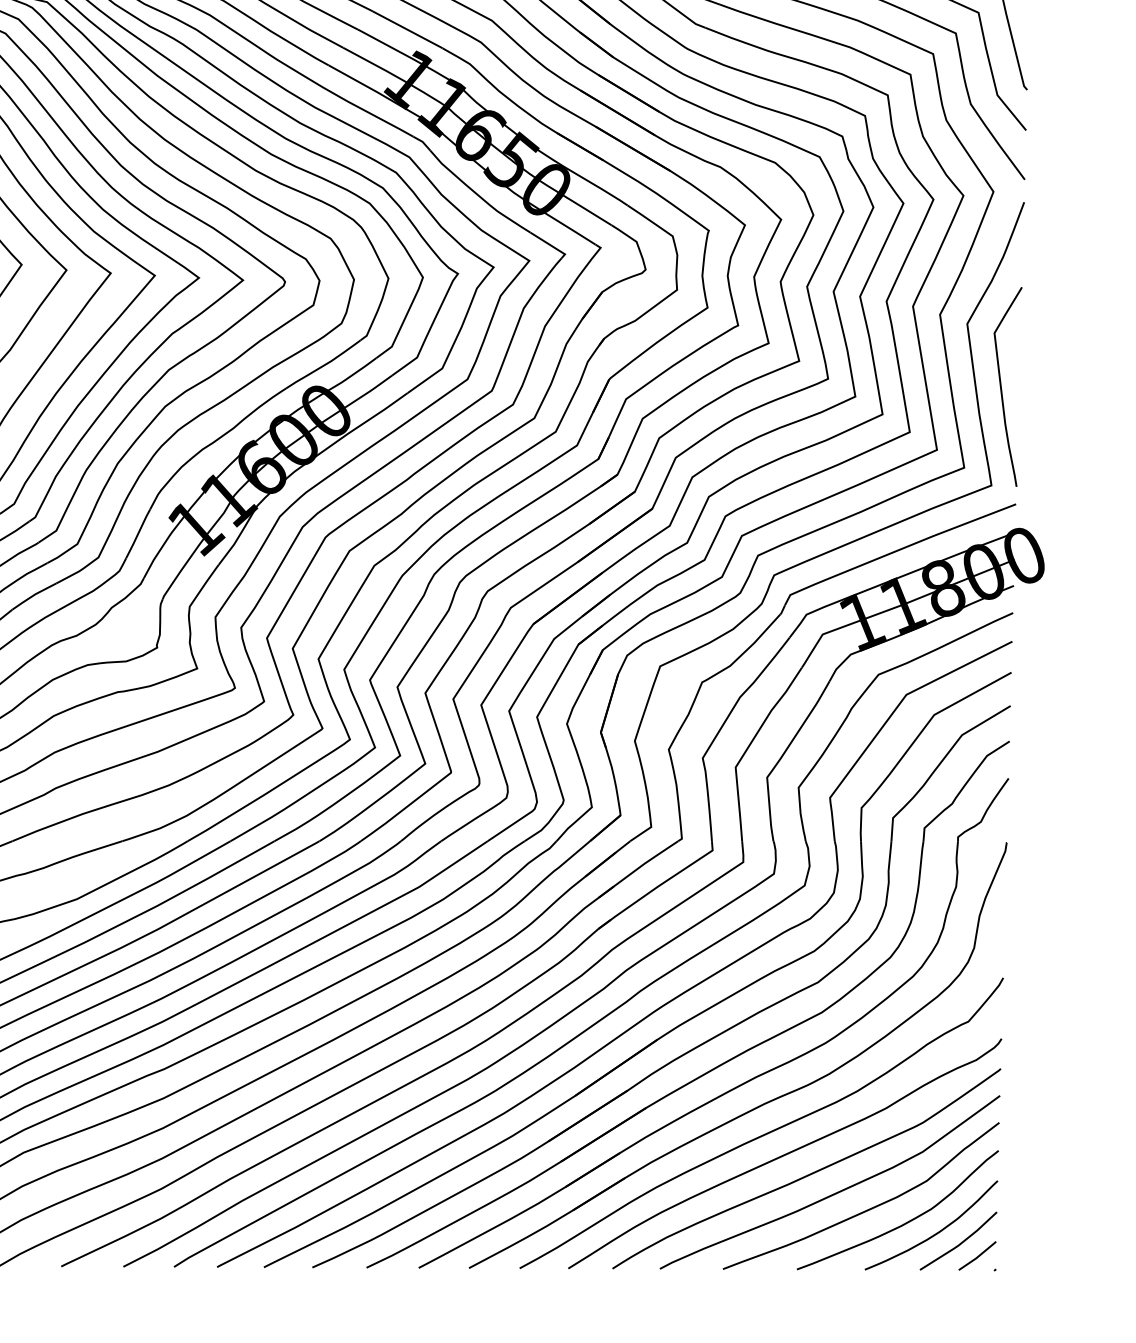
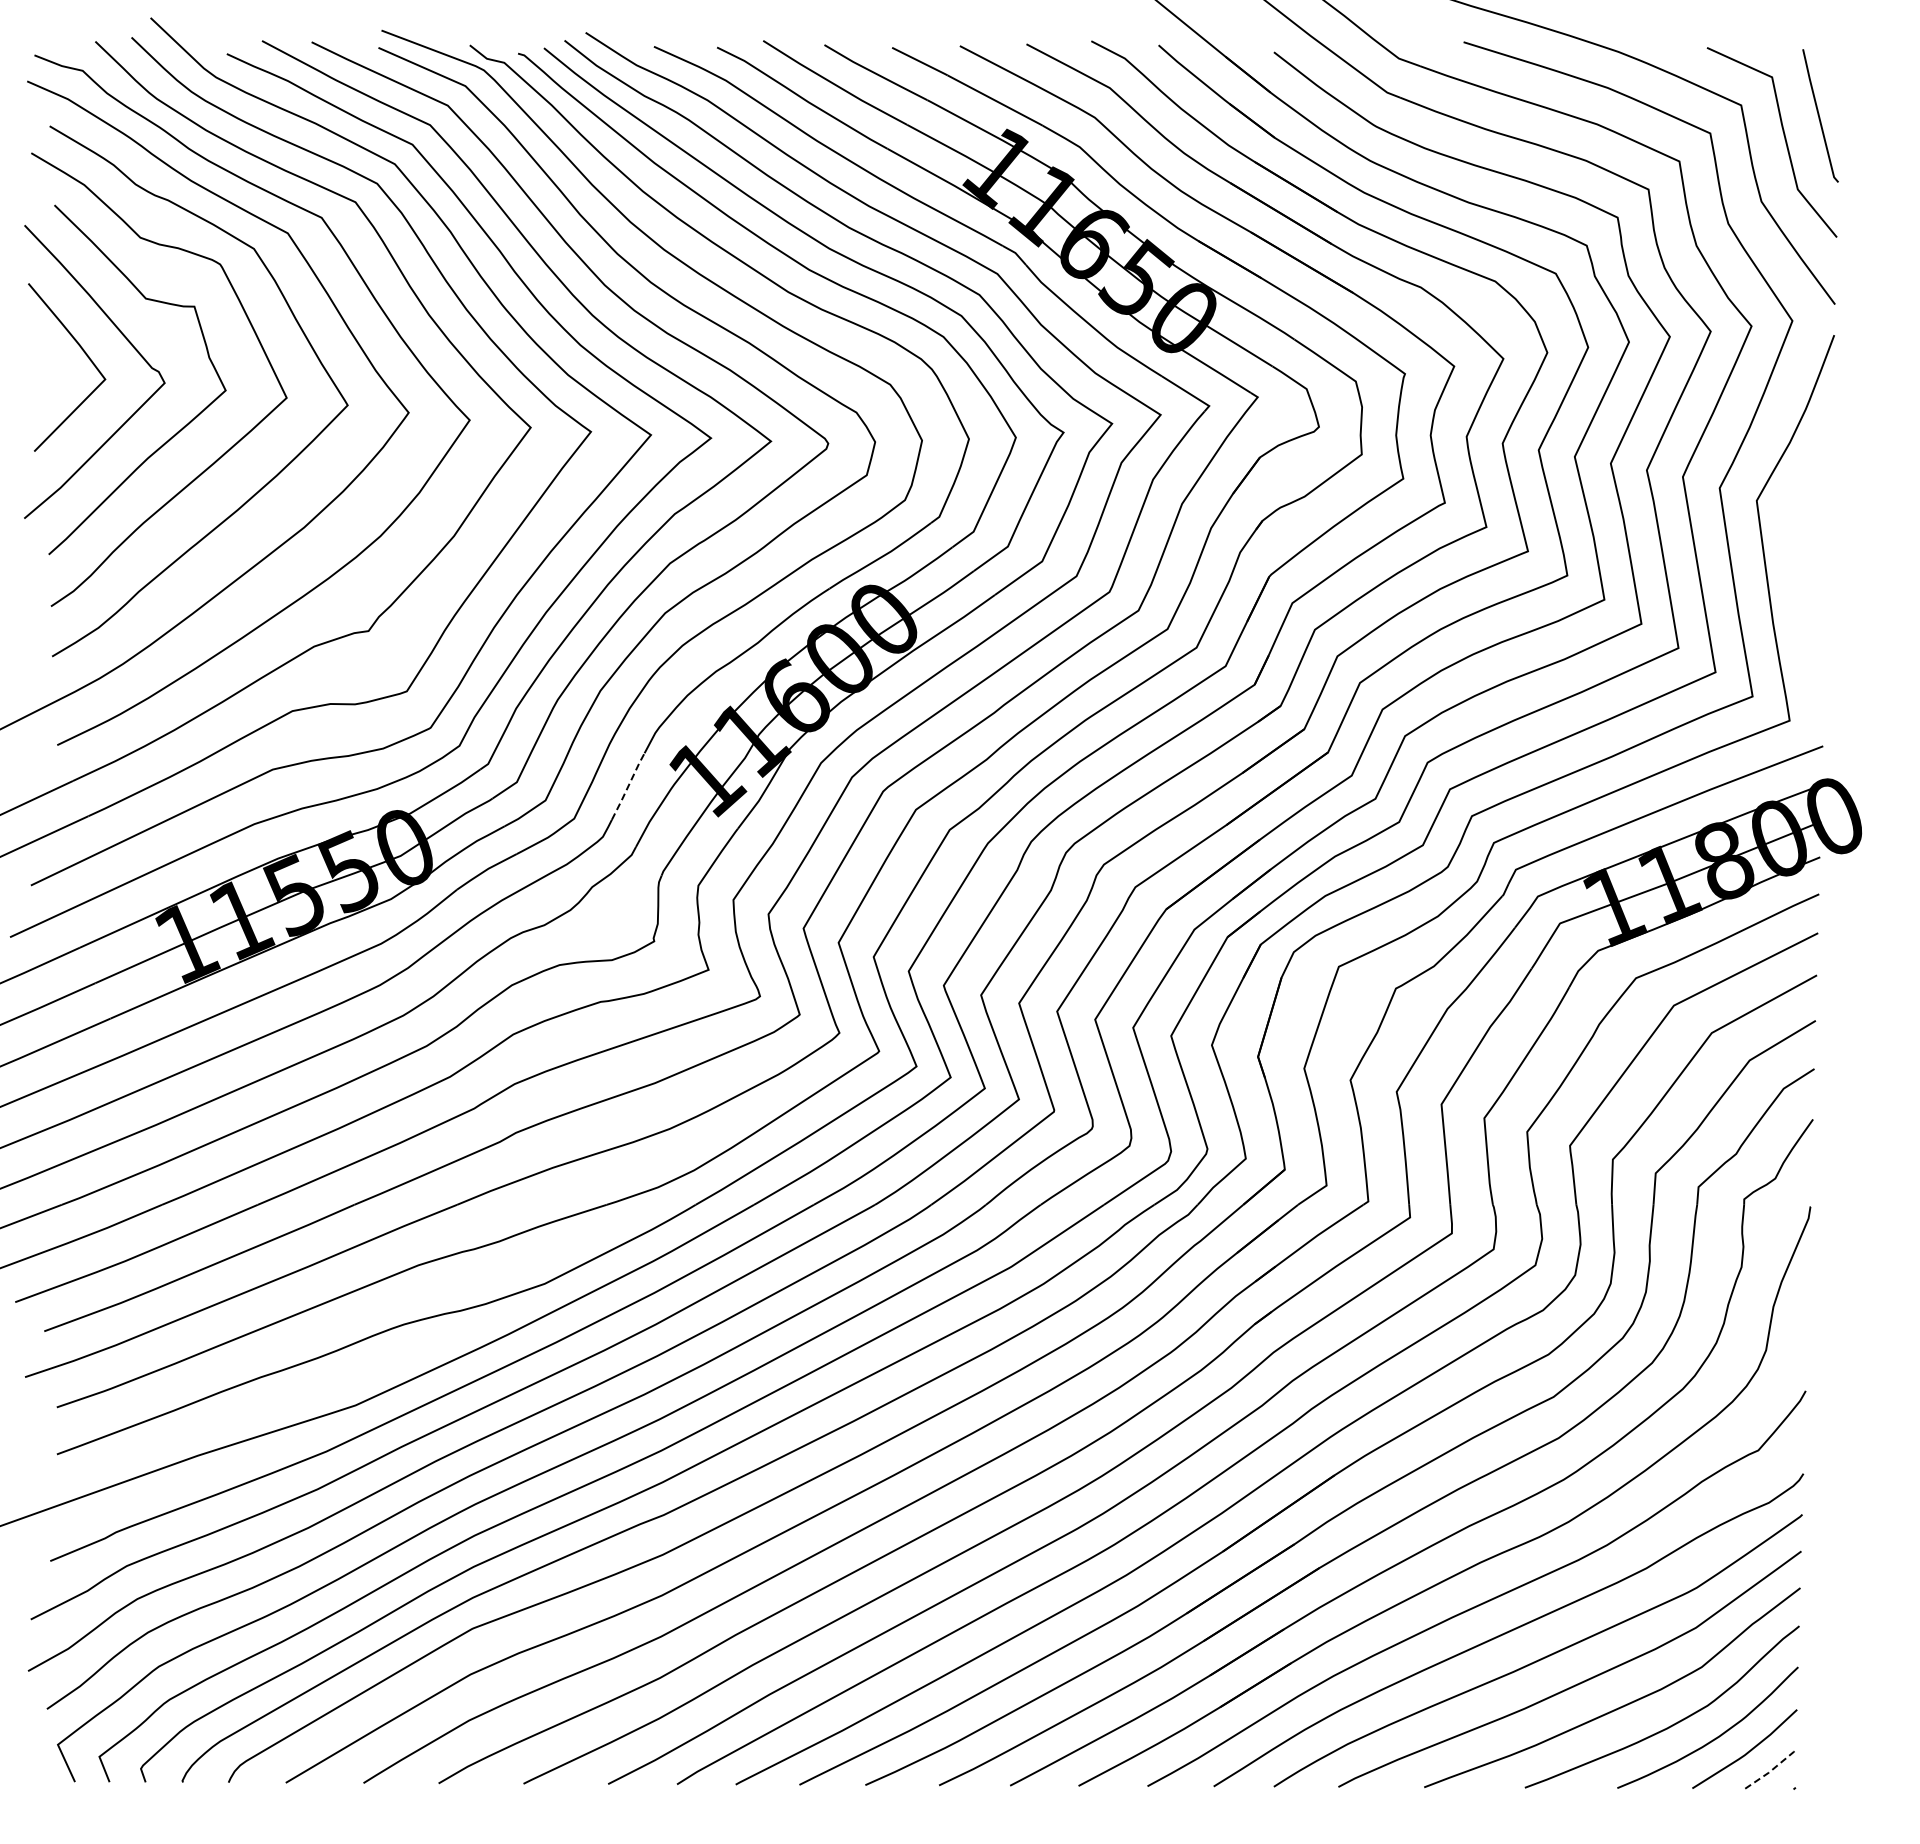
curve: (1001, 386) -> (1803, 586), removed
line: (138, 533) -> (628, 786), solid -> dashed
line: (978, 1256) -> (1771, 1770), solid -> dashed

